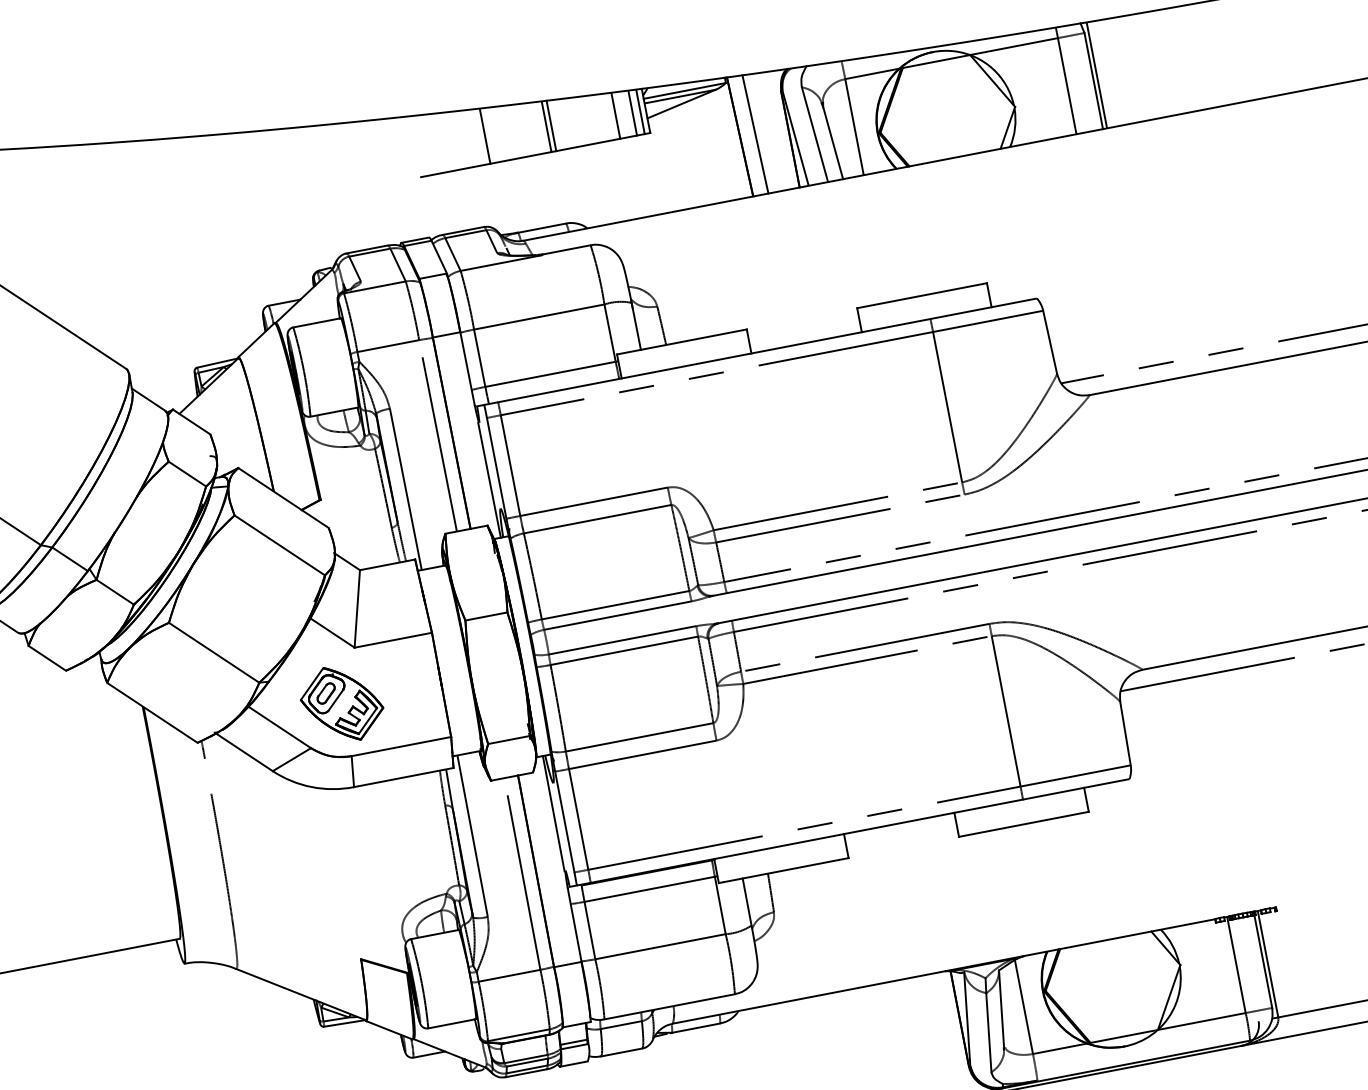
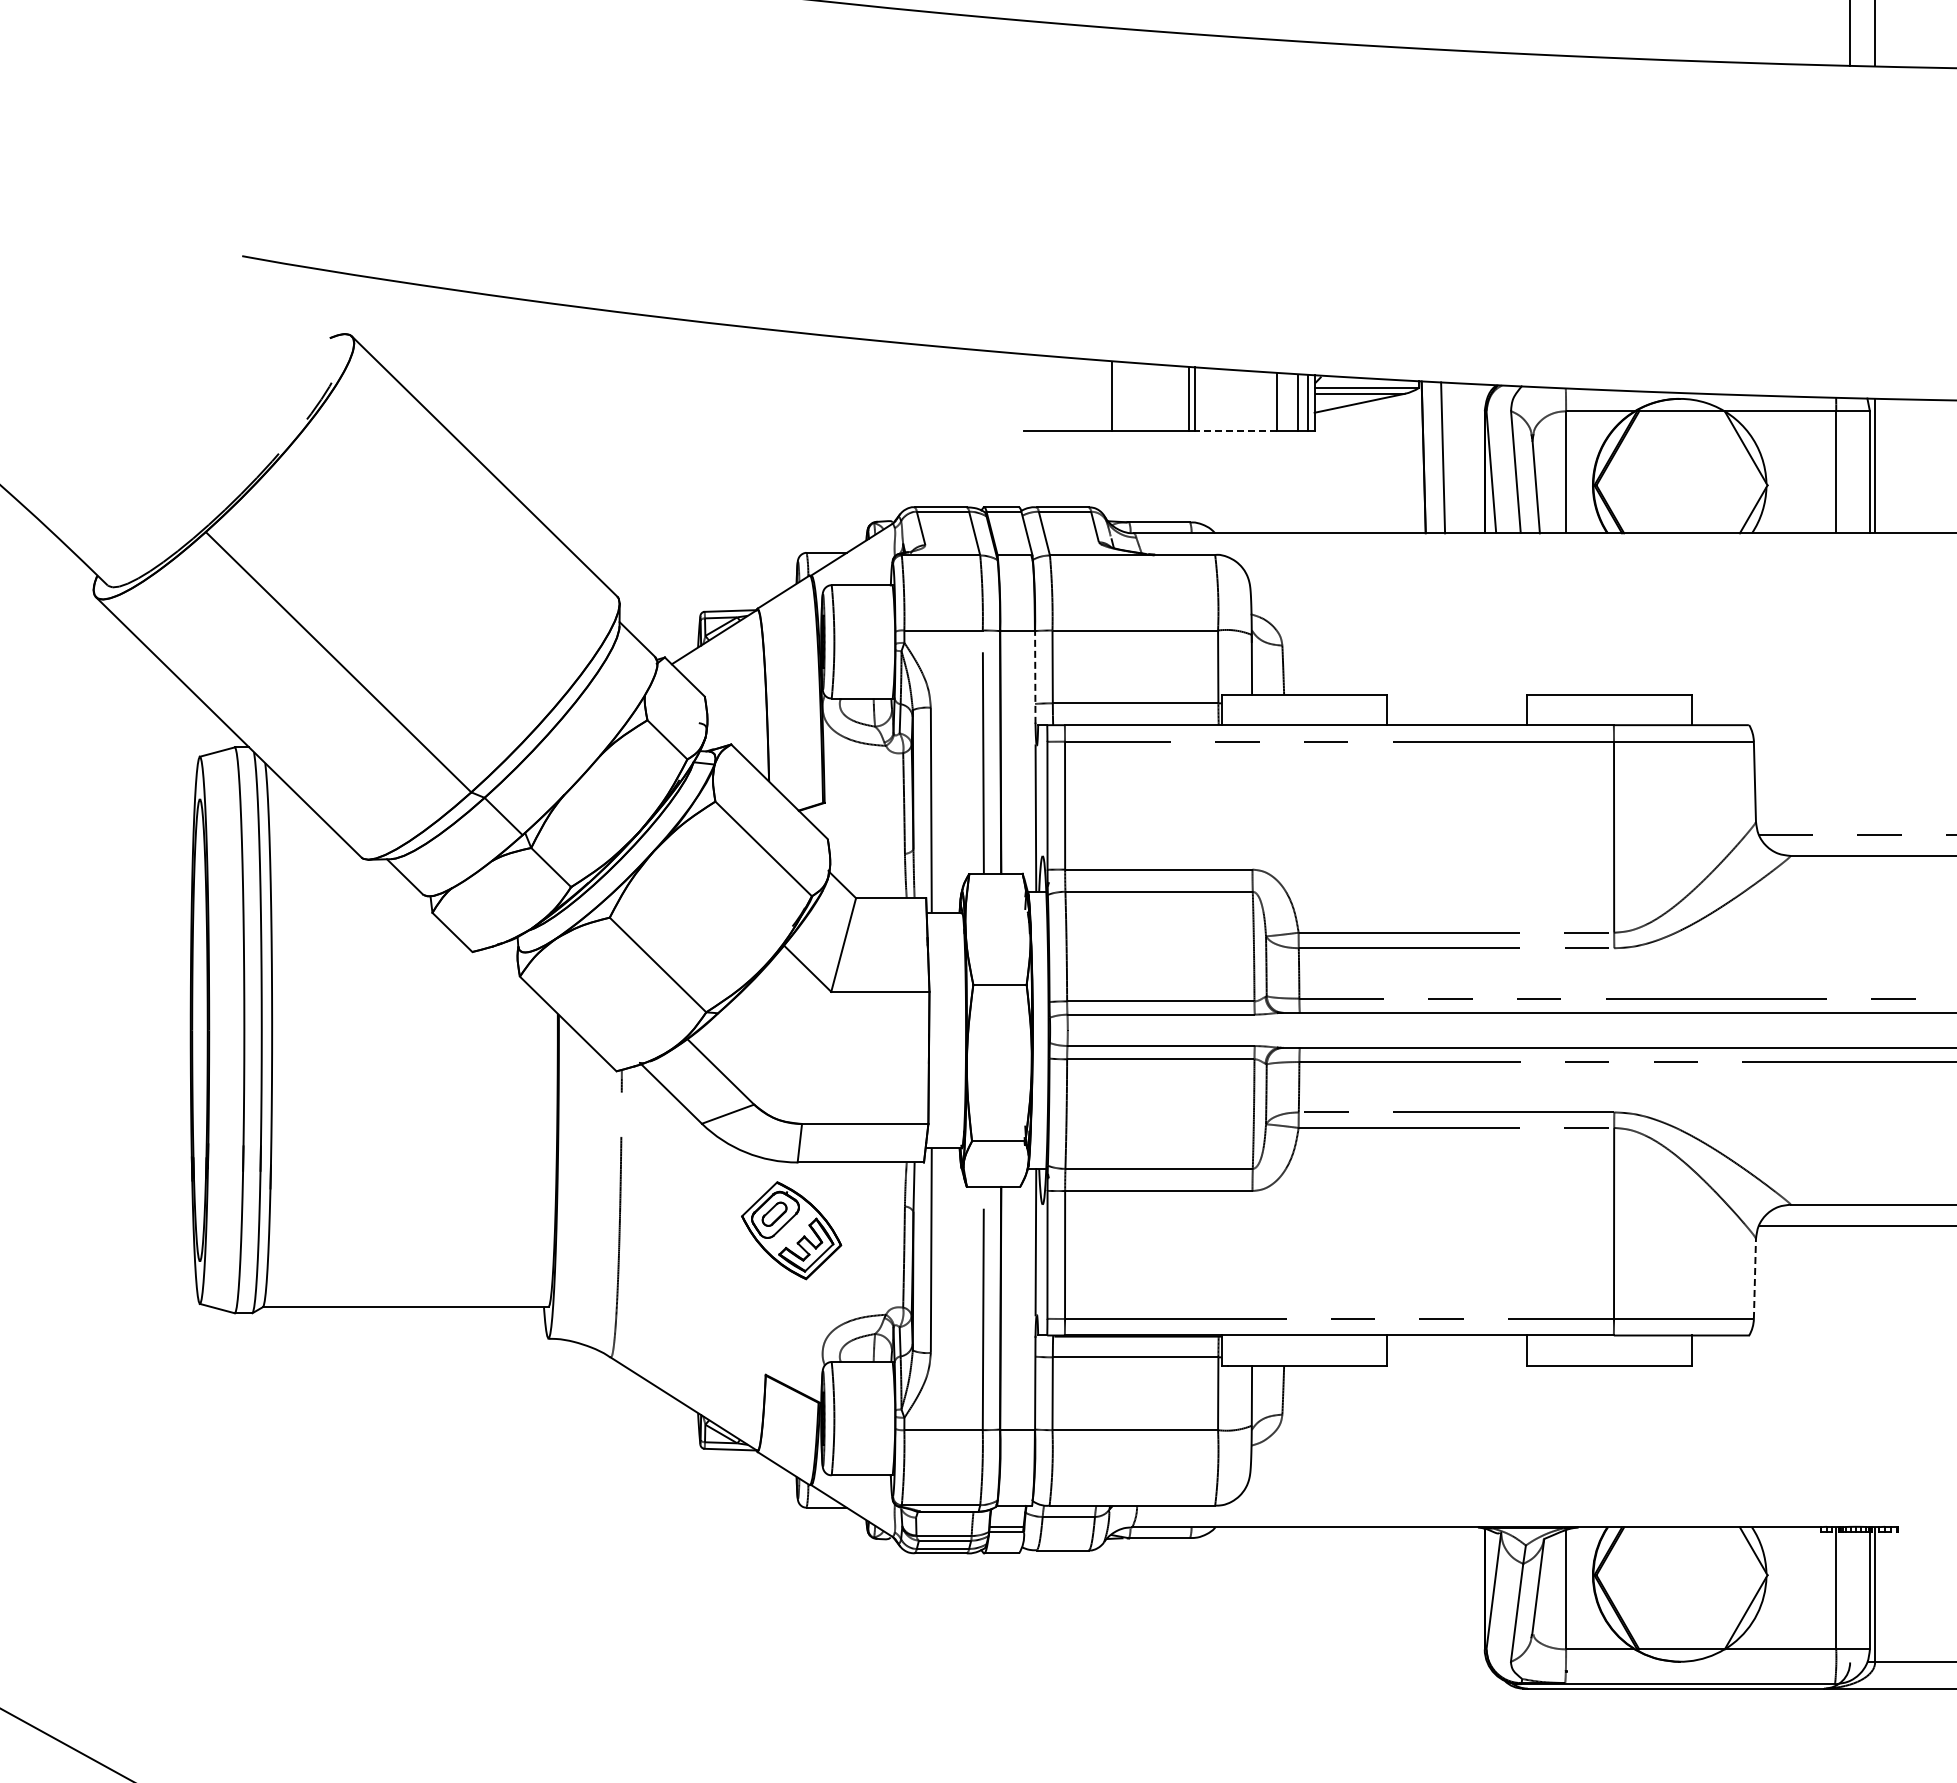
line: (587, 145) -> (1235, 431), solid -> dashed
line: (467, 369) -> (1035, 677), solid -> dashed
part: (341, 703) -> (791, 1230), moved
line: (1125, 733) -> (1754, 1278), solid -> dashed

